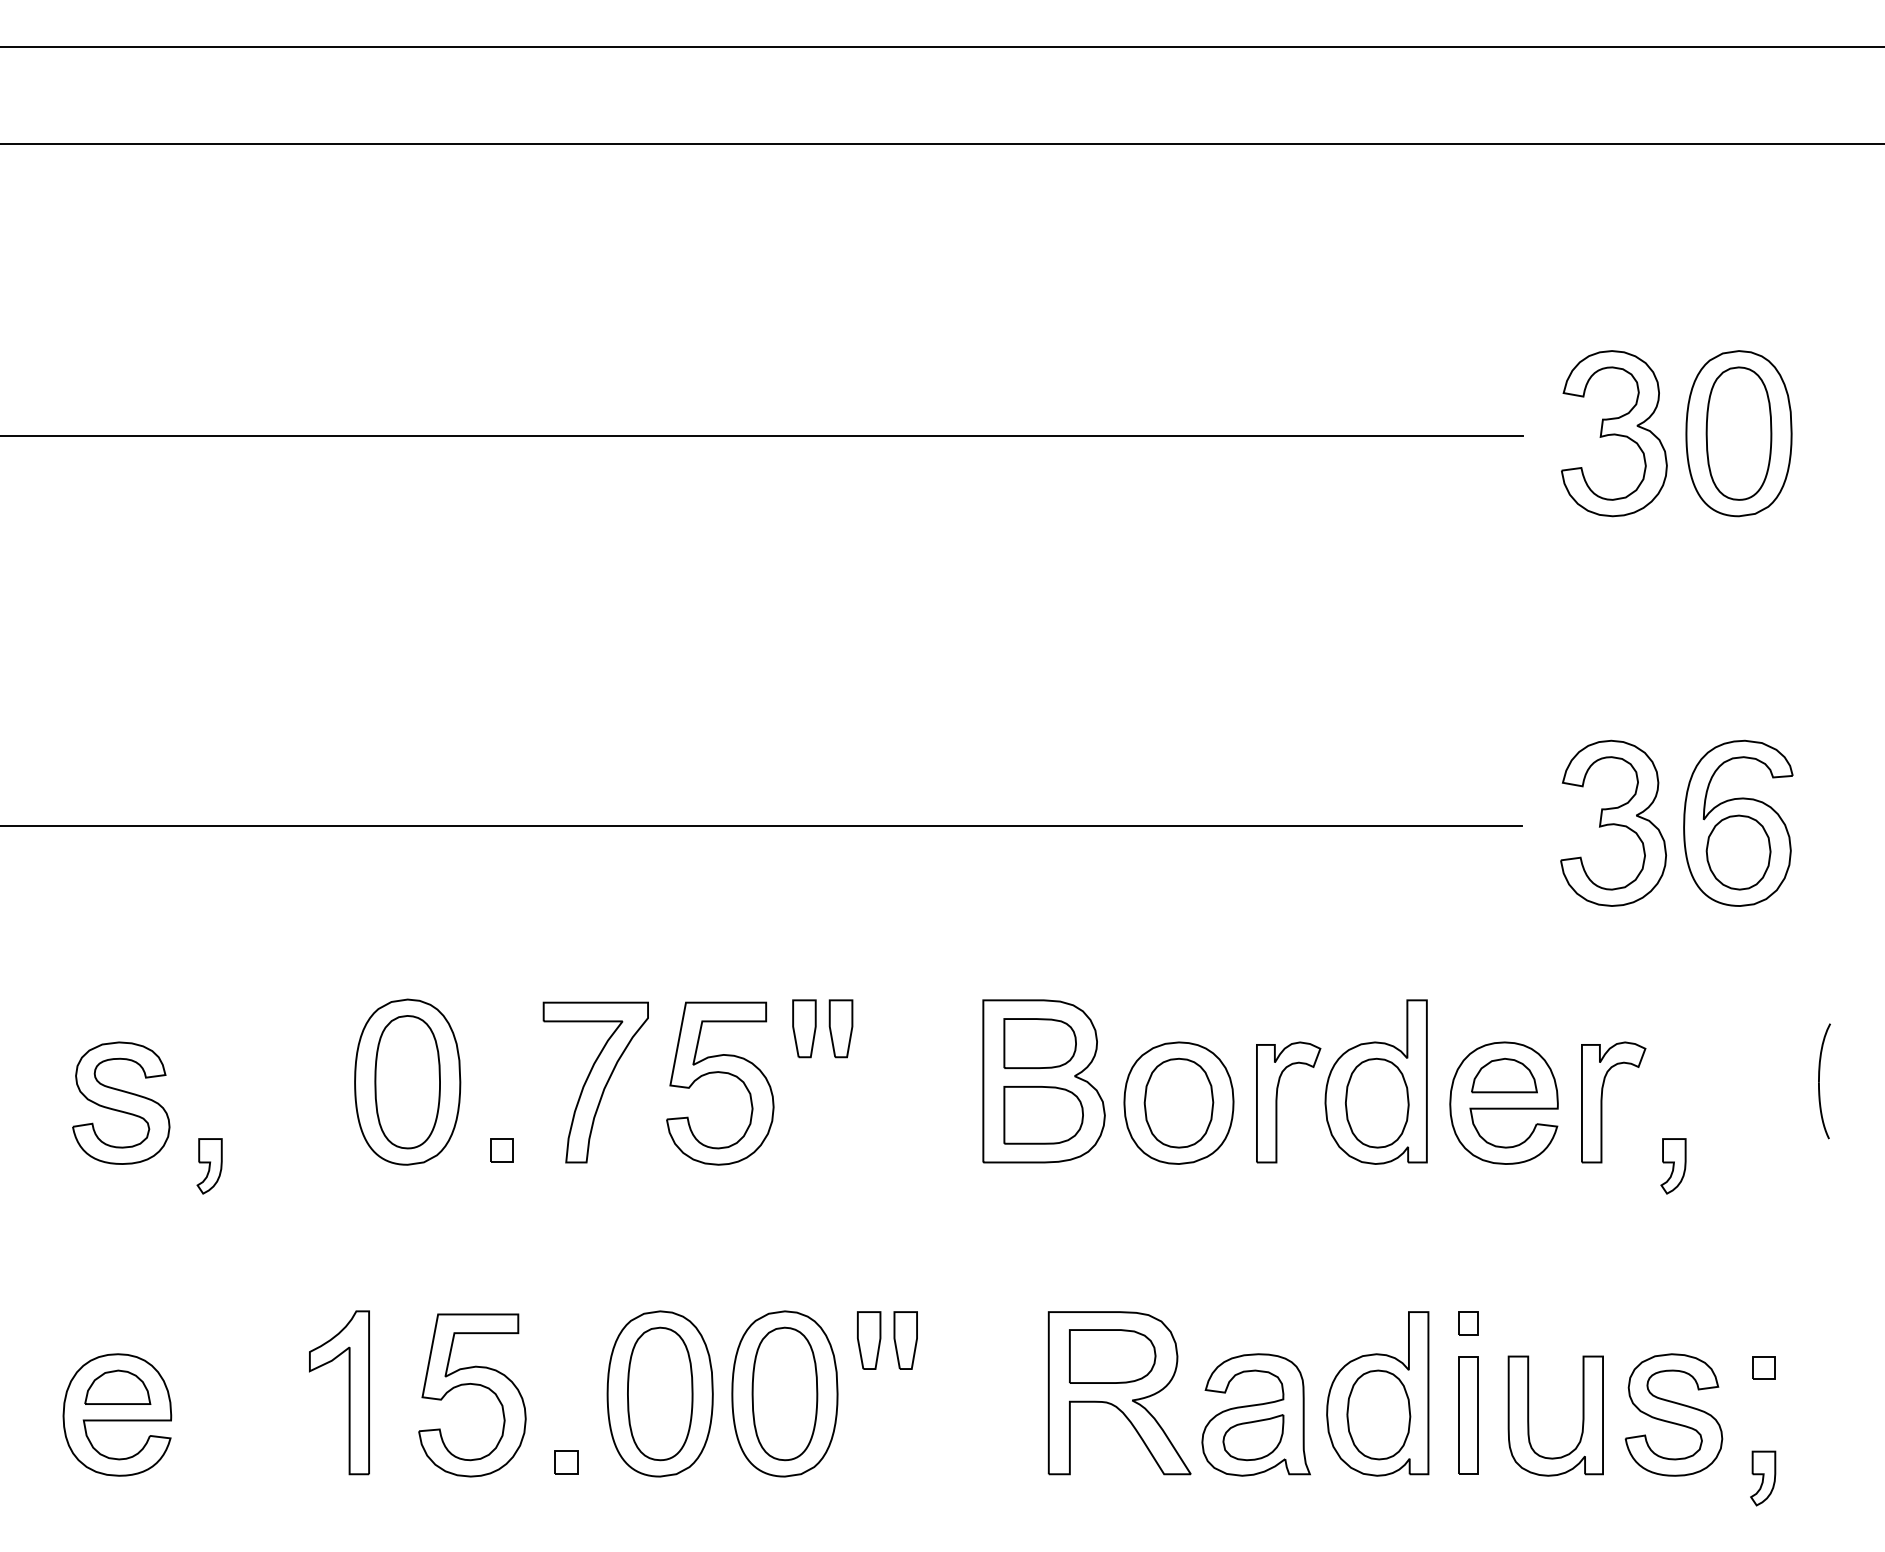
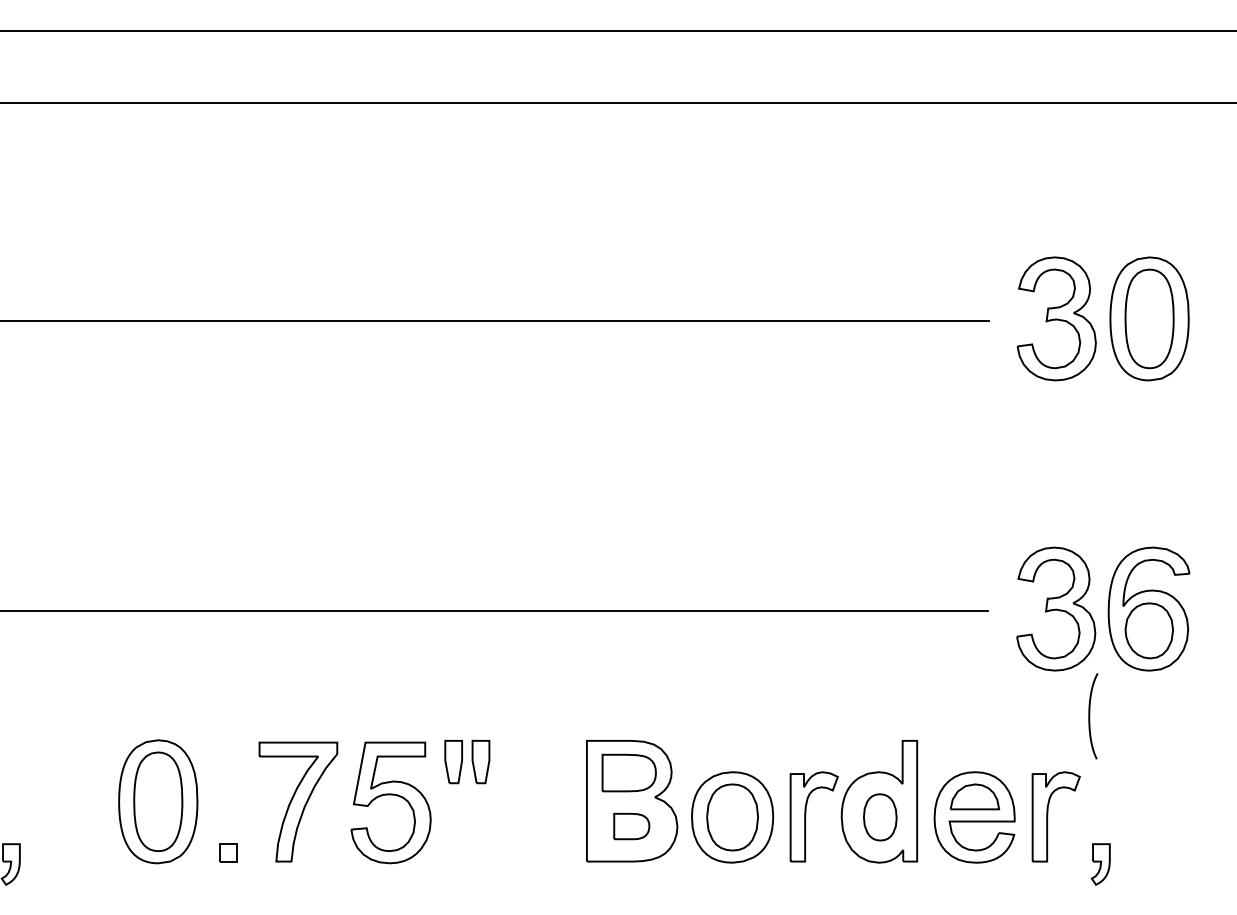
part: (1824, 1081) -> (1093, 716), moved
part: (1377, 1102) -> (880, 816), size x0.7
part: (1043, 1115) -> (631, 826), size x0.6

